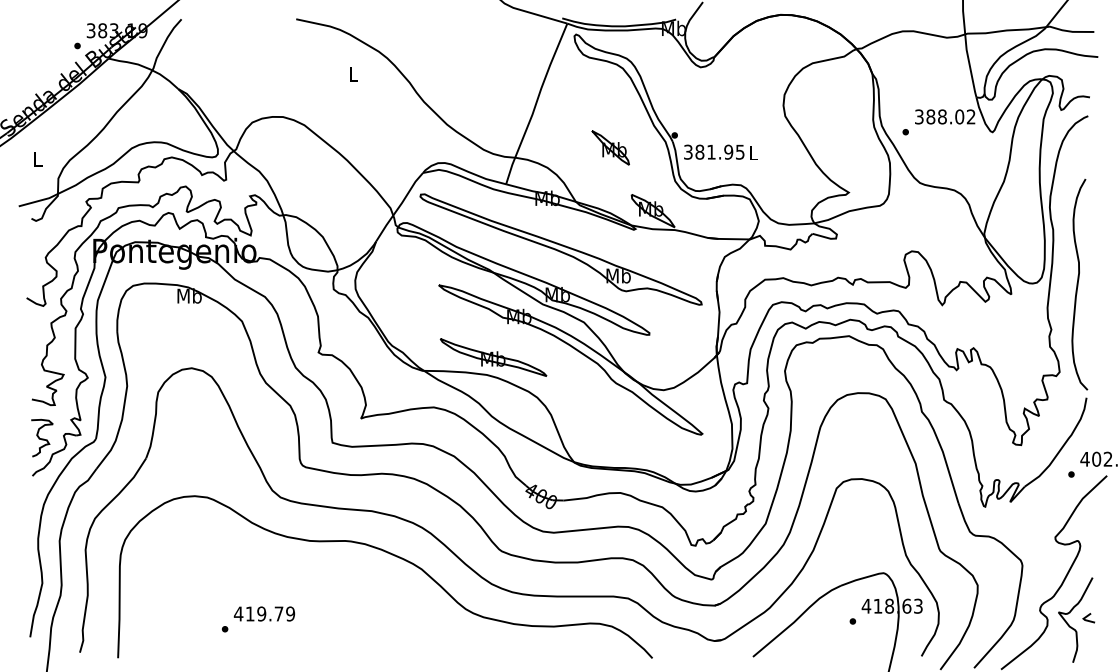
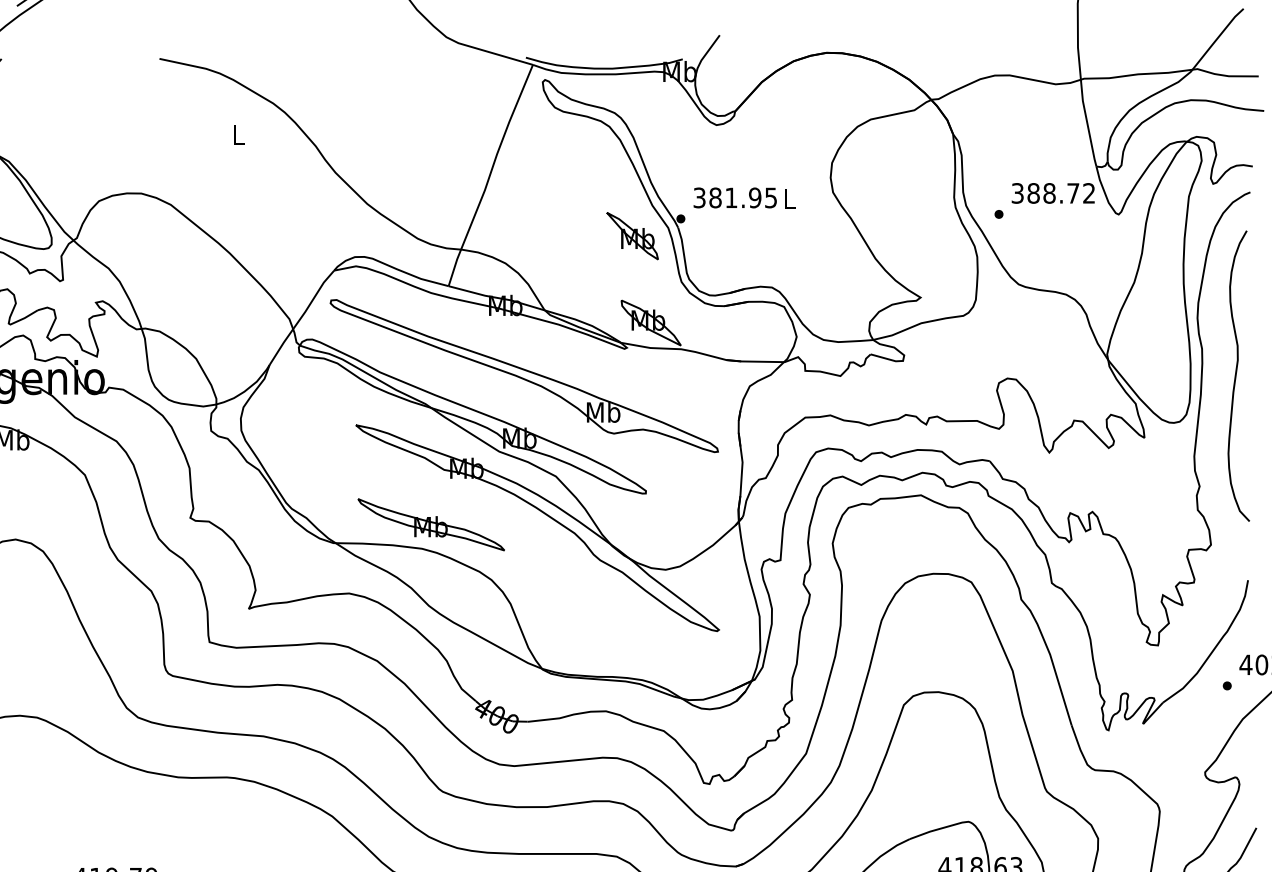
text: (959, 116) -> (1073, 192), 388.02 -> 388.72
part: (610, 147) -> (632, 235), moved
text: (720, 151) -> (743, 196), moved
curve: (1078, 284) -> (1236, 375), moved

